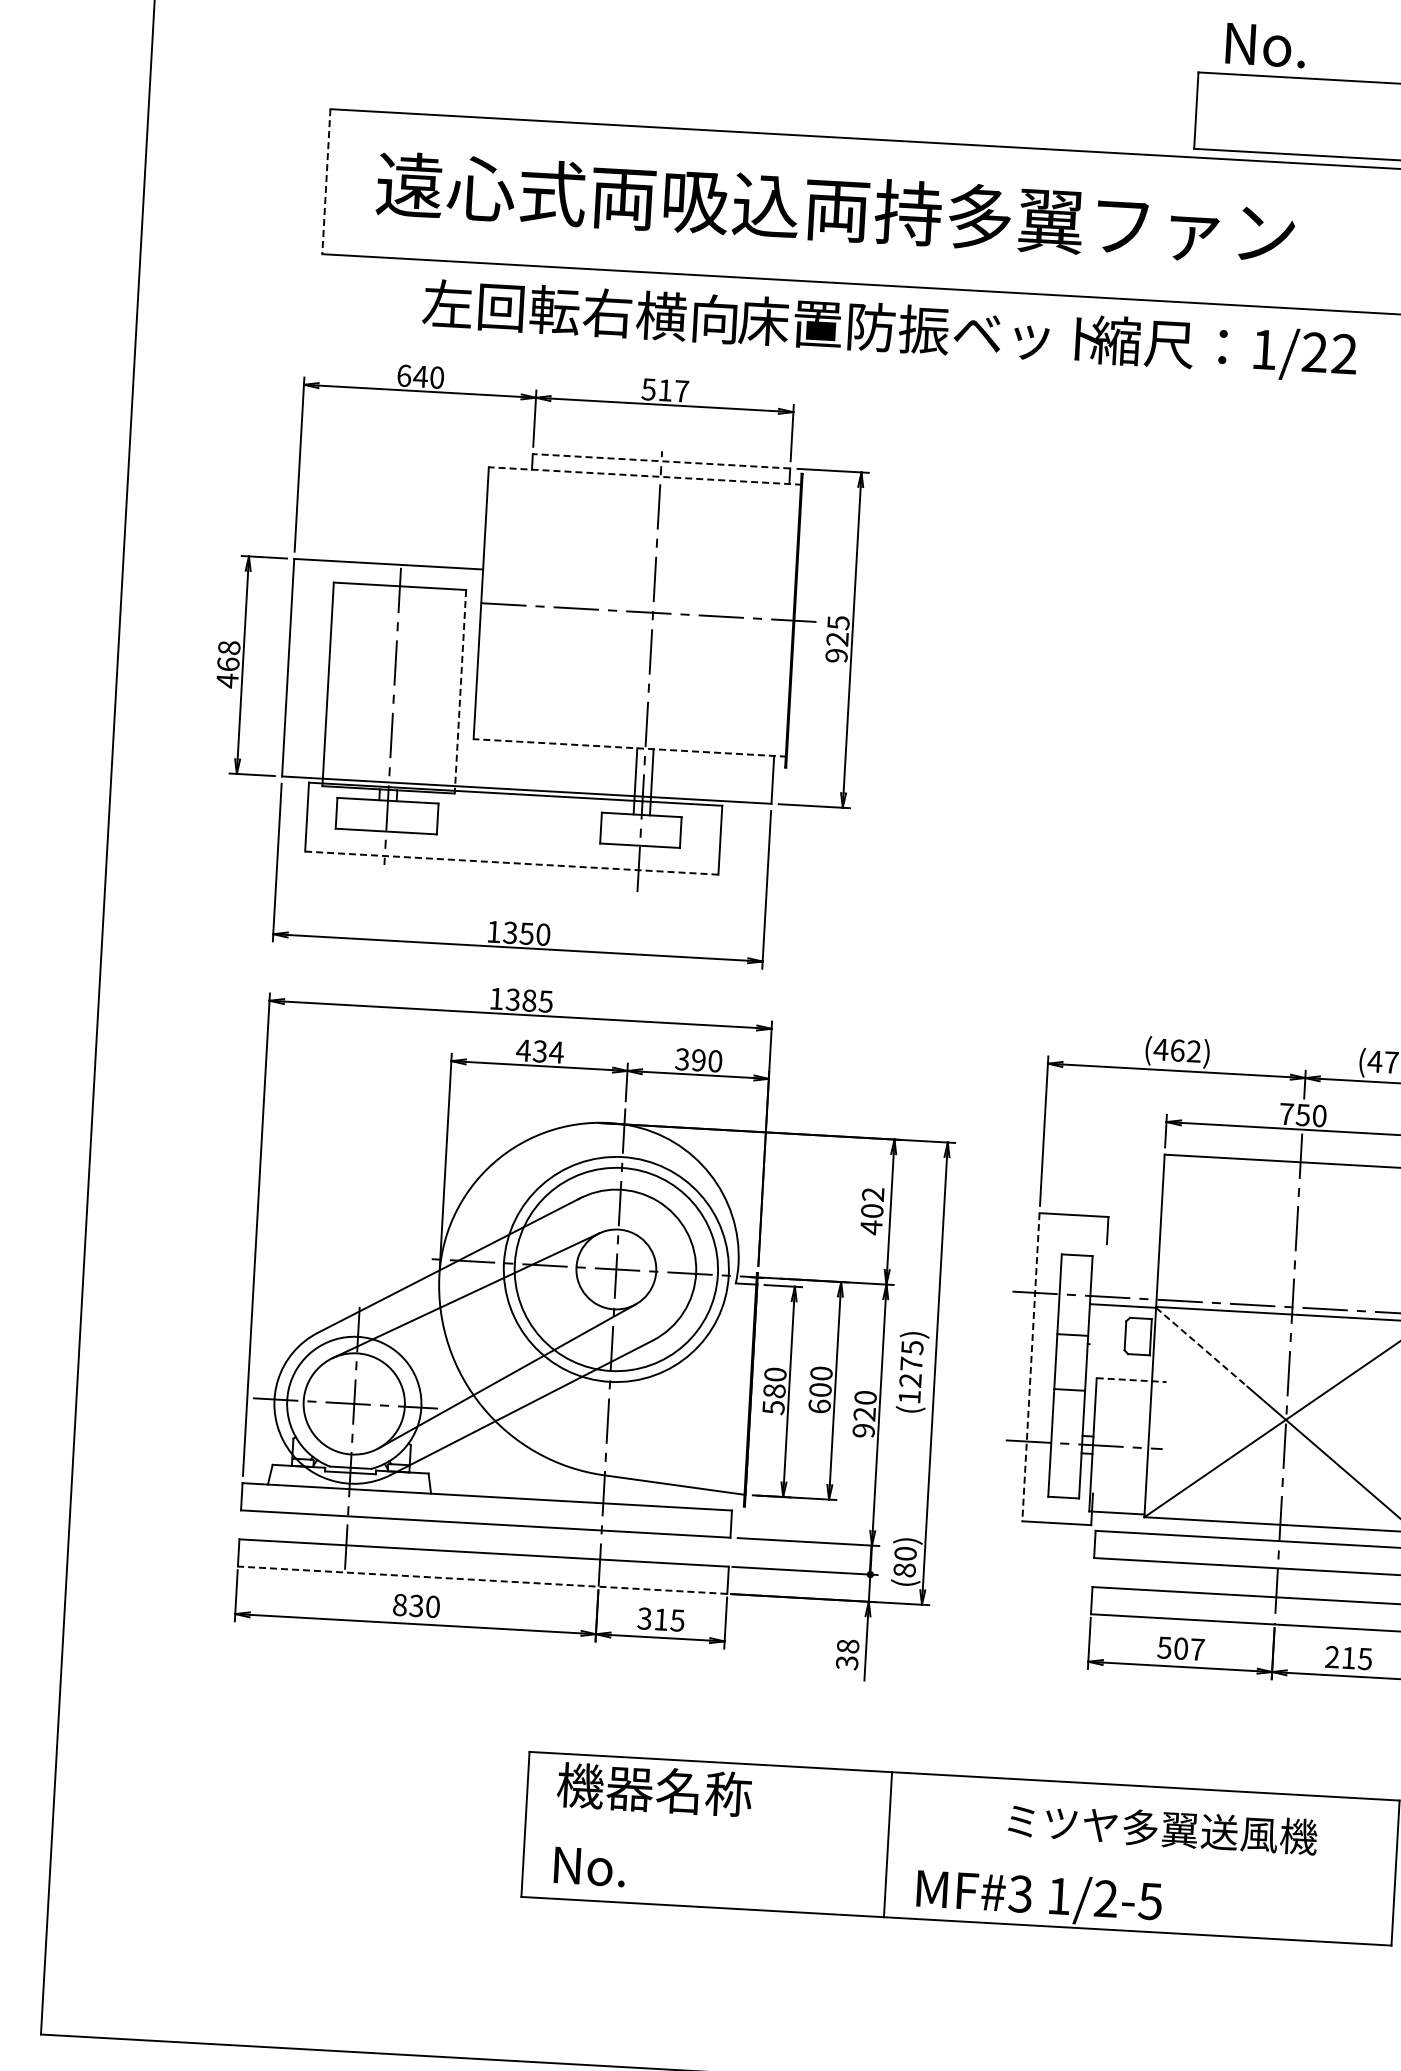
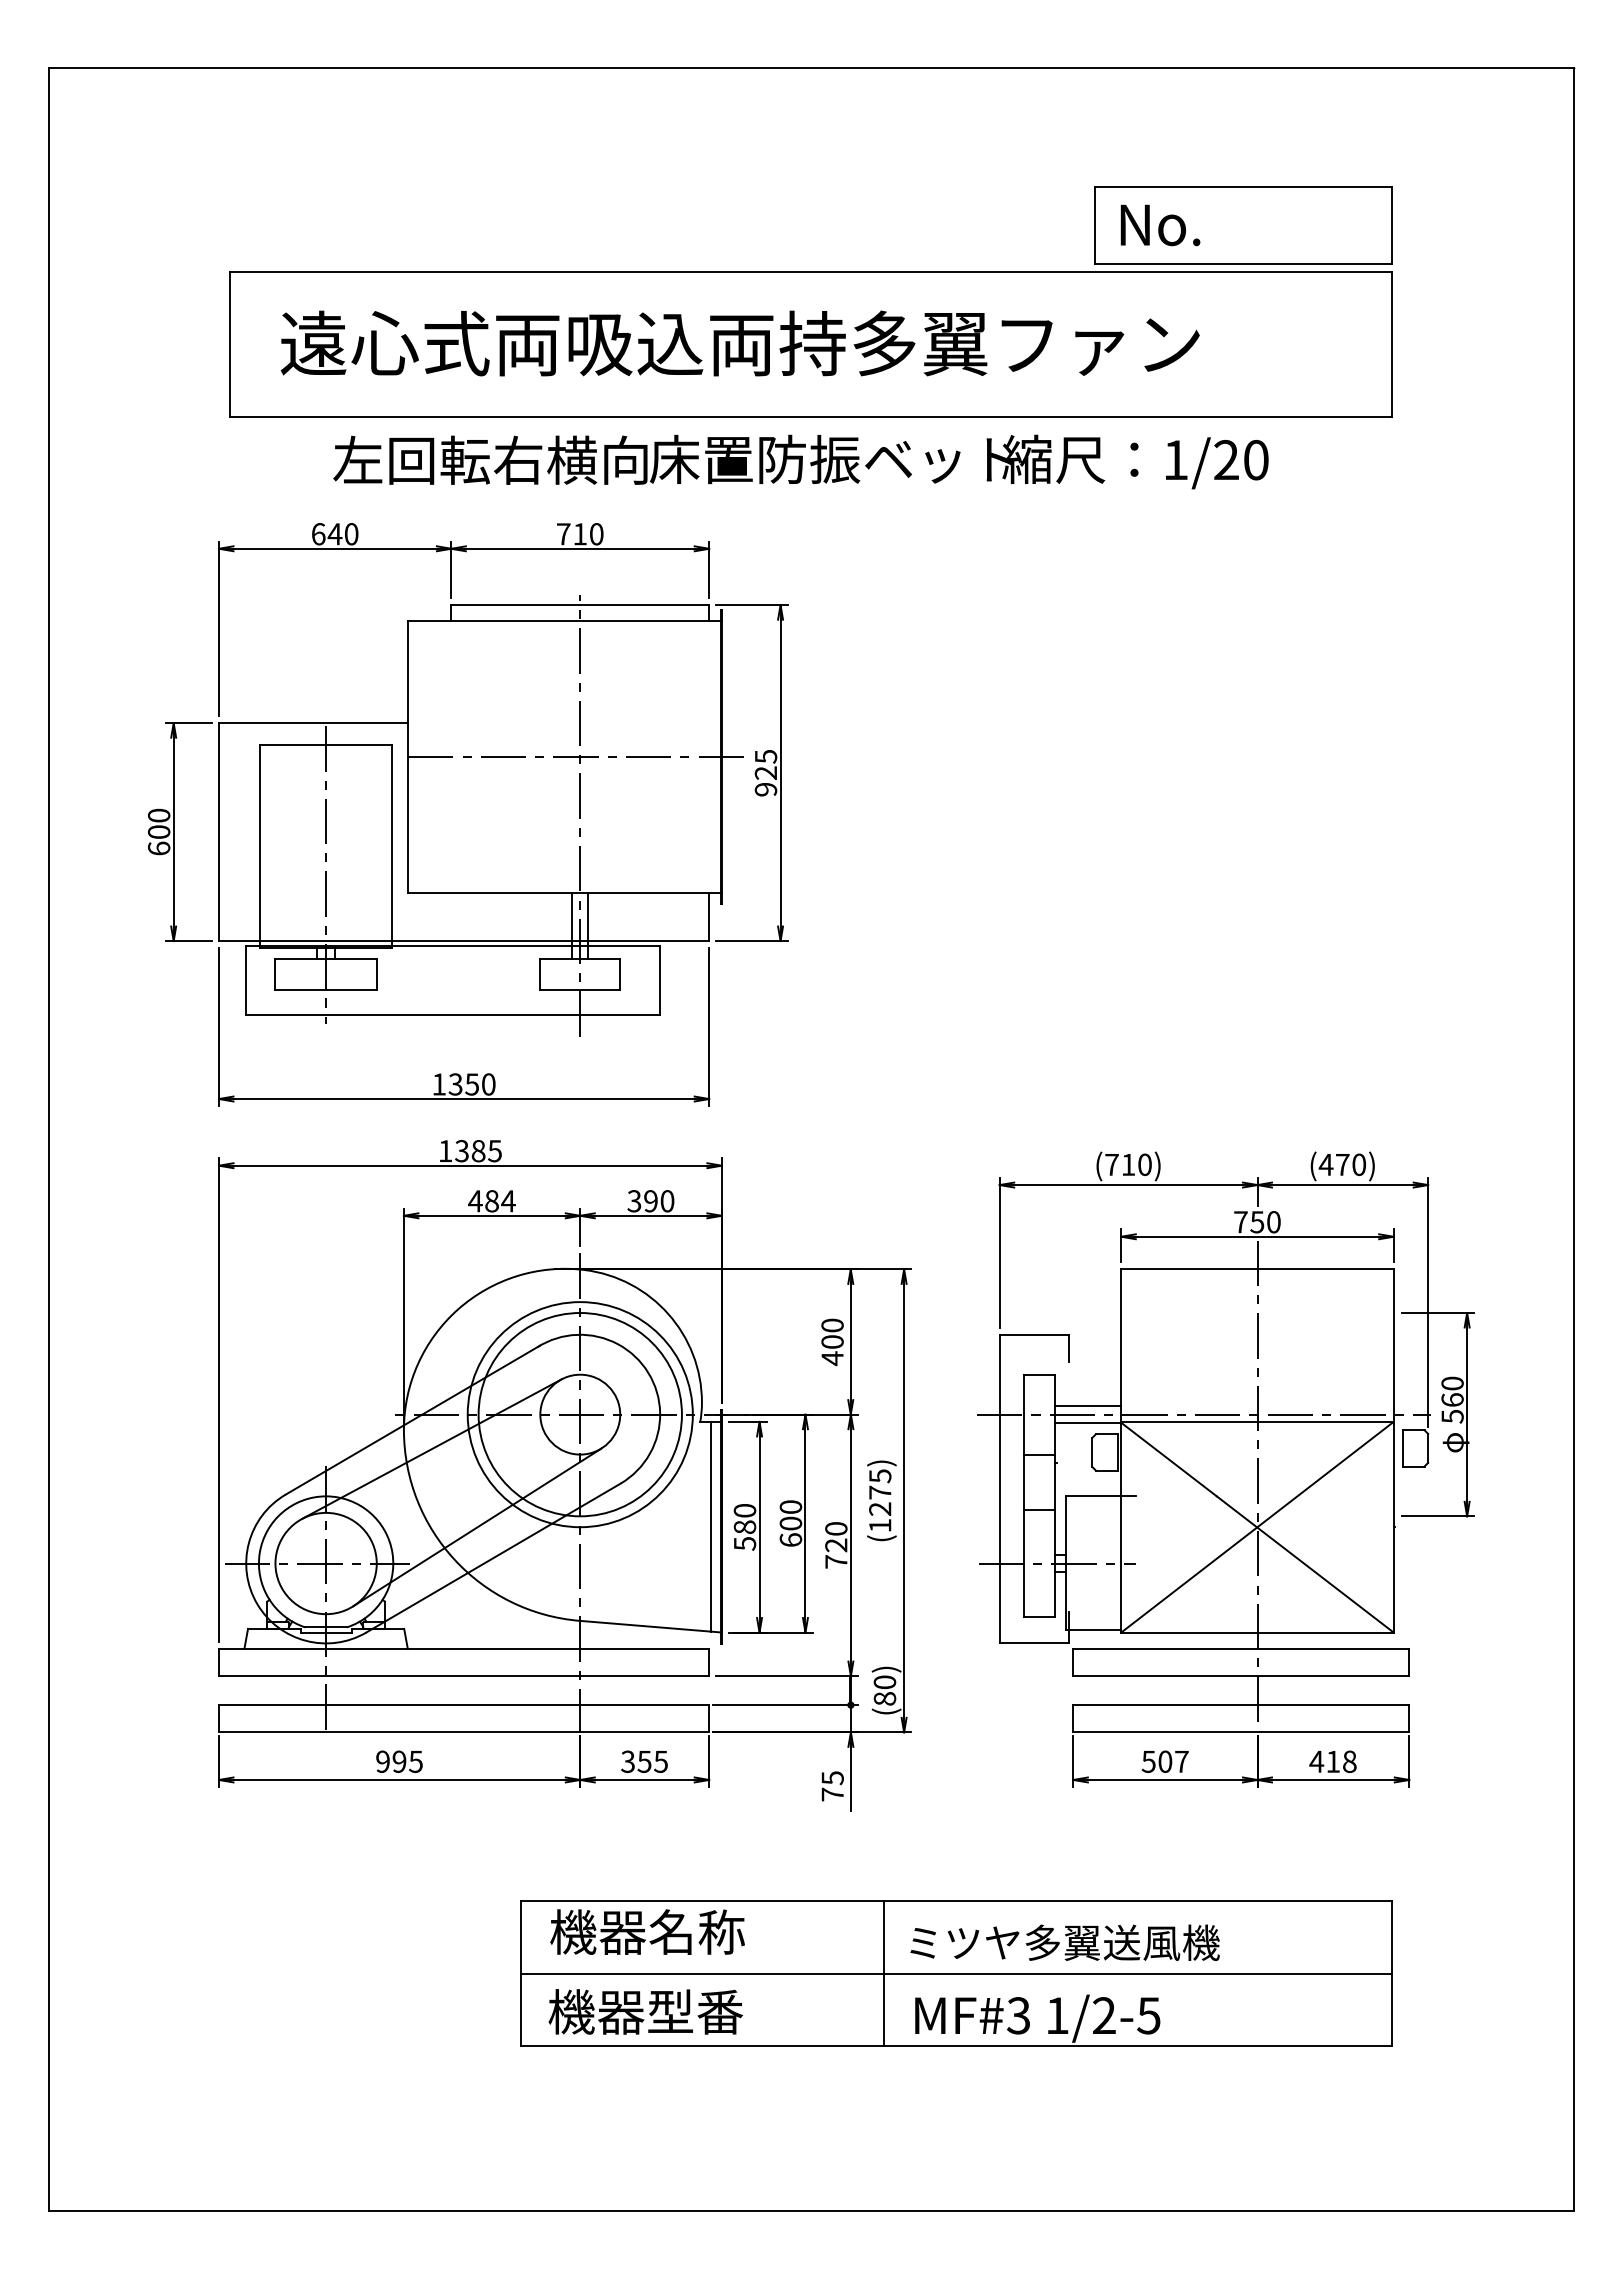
text: (1265, 45) -> (1160, 225), moved
line: (326, 181) -> (230, 344), dashed -> solid
text: (1344, 354) -> (1256, 460), 1/22 -> 1/20
text: (664, 390) -> (579, 534), 517 -> 710
line: (661, 461) -> (580, 605), dashed -> solid
line: (645, 475) -> (565, 620), dashed -> solid
text: (228, 664) -> (159, 832), 468 -> 600
line: (460, 691) -> (392, 846), dashed -> solid
line: (630, 748) -> (565, 893), dashed -> solid
line: (512, 862) -> (453, 1014), dashed -> solid
text: (1176, 1050) -> (1127, 1164), (462) -> (710)
text: (539, 1051) -> (491, 1201), 434 -> 484
text: (873, 1194) -> (832, 1325), 402 -> 400
line: (1124, 1289) -> (1088, 1406), added
line: (1202, 1347) -> (1169, 1459), dashed -> solid
line: (1030, 1367) -> (999, 1489), dashed -> solid
line: (1131, 1380) -> (1100, 1496), dashed -> solid
line: (741, 1388) -> (711, 1526), added
text: (863, 1430) -> (836, 1561), 920 -> 720
line: (482, 1580) -> (463, 1732), dashed -> solid
text: (416, 1605) -> (399, 1761), 830 -> 995
text: (661, 1619) -> (644, 1761), 315 -> 355
text: (847, 1654) -> (832, 1786), 38 -> 75
text: (1348, 1657) -> (1332, 1761), 215 -> 418
text: (1162, 1828) -> (1064, 1942), moved
line: (959, 1848) -> (955, 1973), added
text: (648, 1869) -> (645, 2011), No. -> 機器型番

